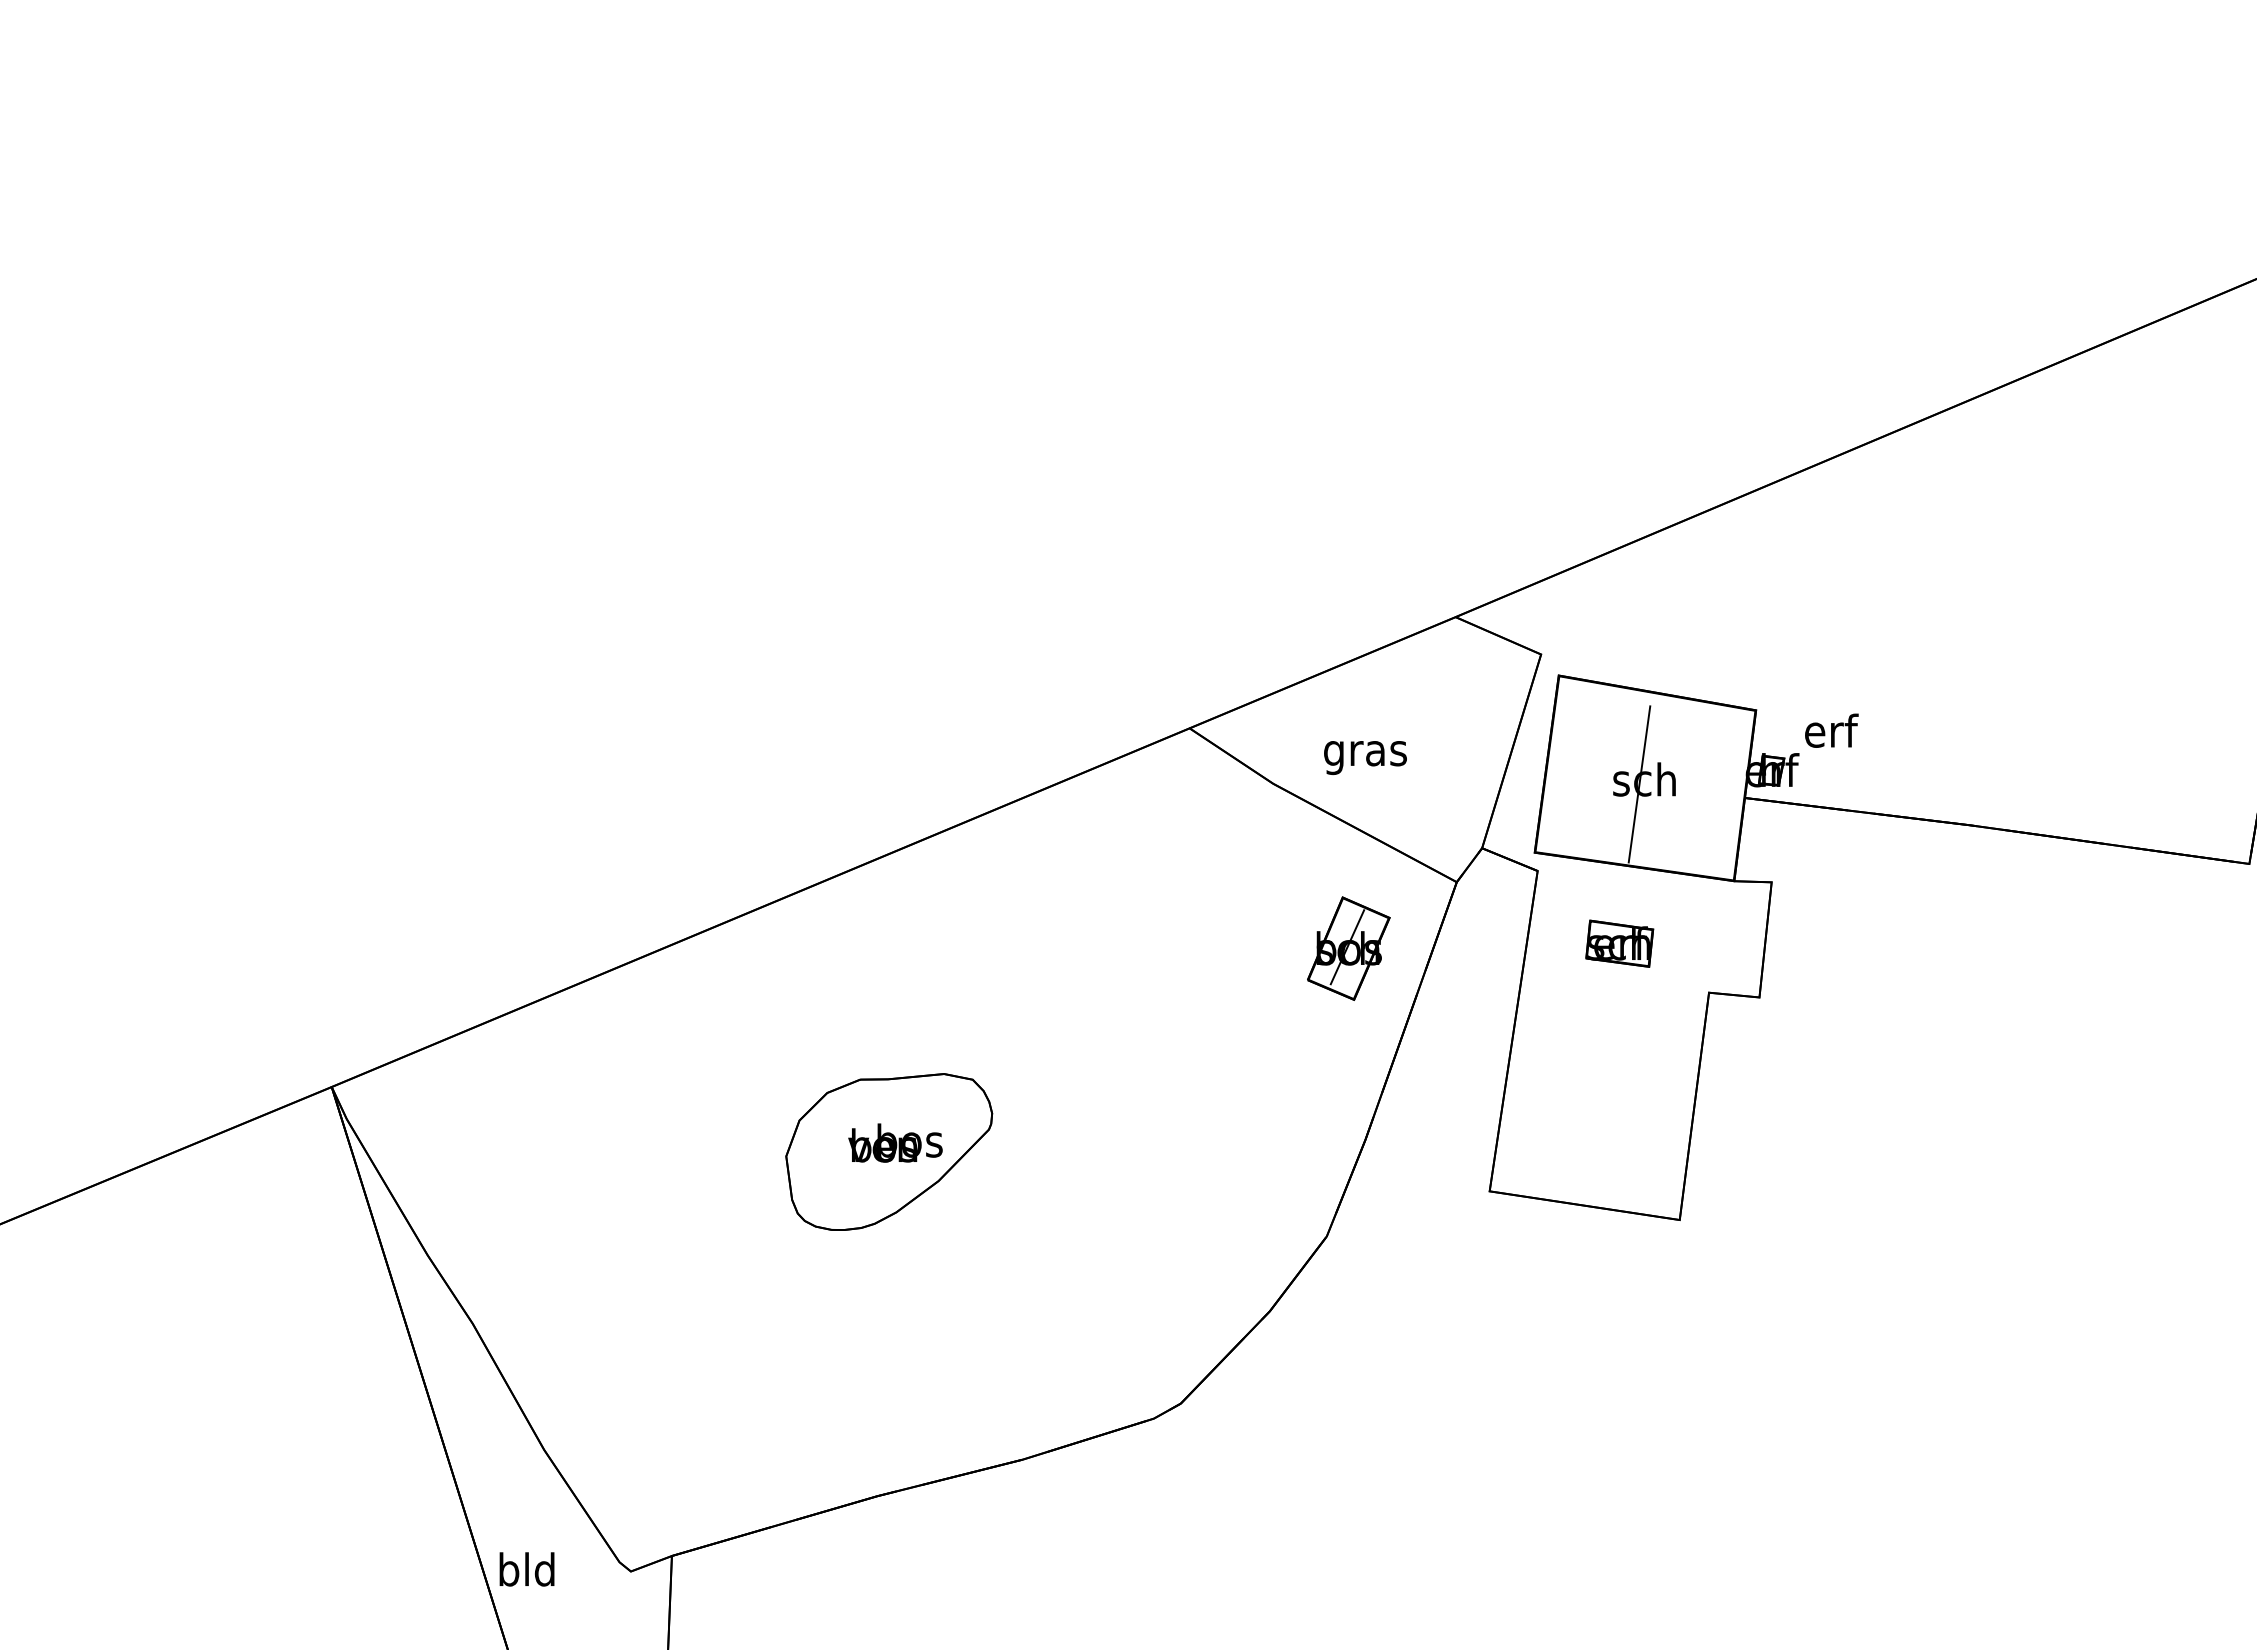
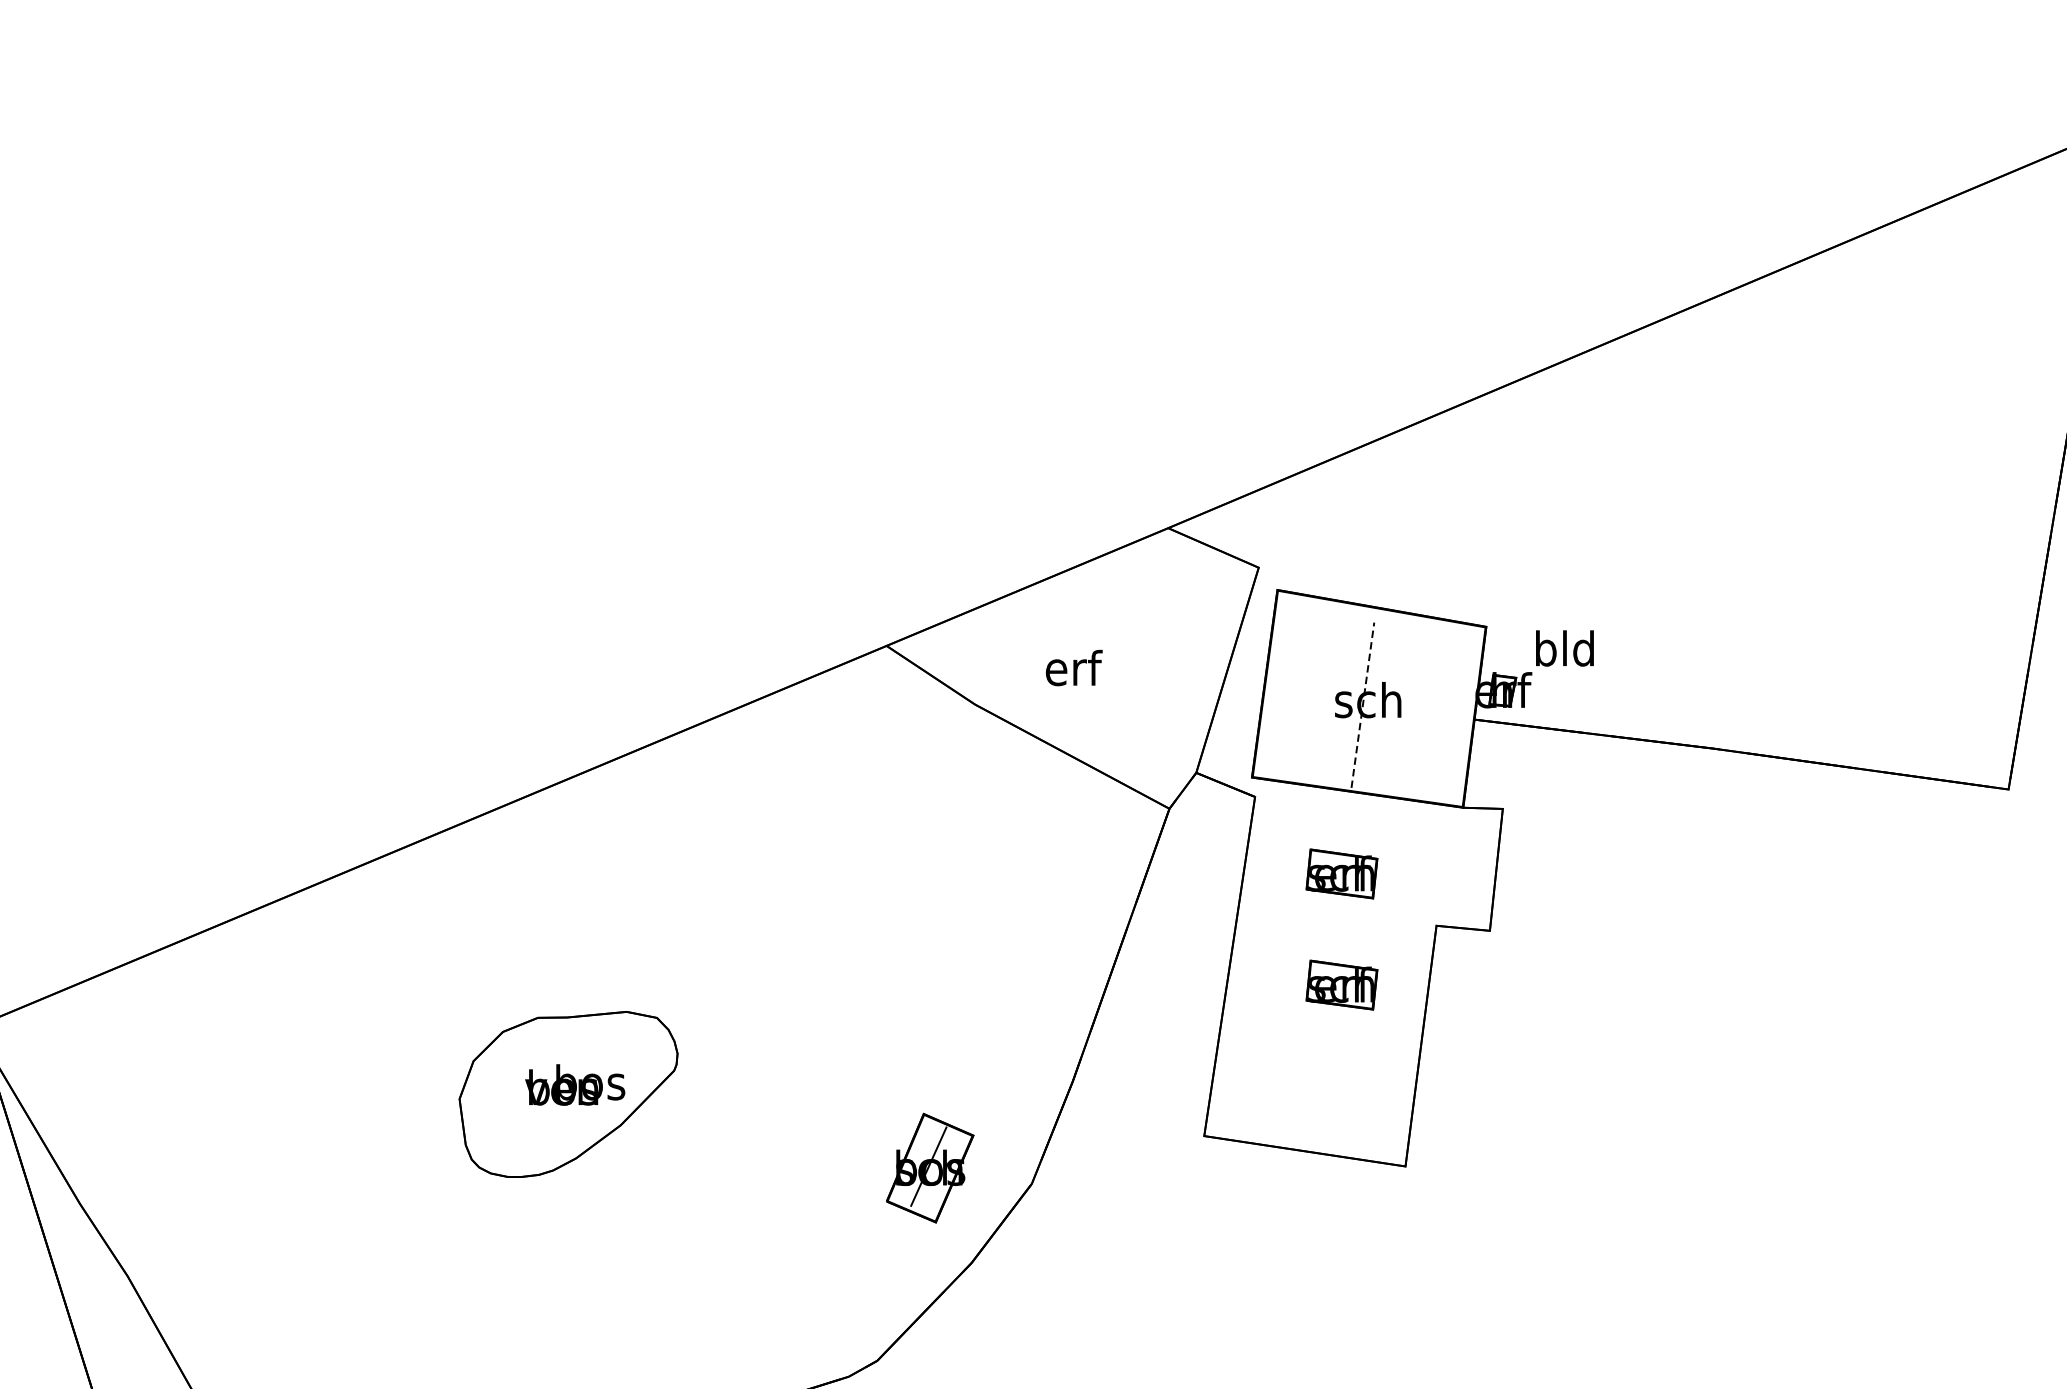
text: (1830, 730) -> (1565, 648), erf -> bld
text: (1365, 753) -> (1072, 672), gras -> erf
line: (1639, 784) -> (1362, 705), solid -> dashed
part: (1348, 948) -> (929, 1168), moved
part: (1619, 1048) -> (1341, 984), added

